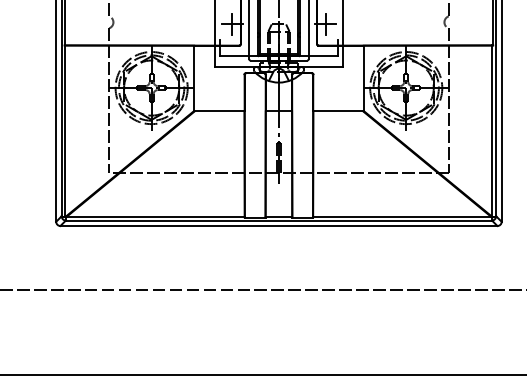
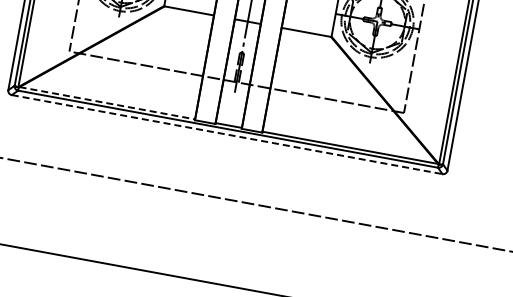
line: (156, 216) -> (108, 103), solid -> dashed
line: (278, 226) -> (226, 134), solid -> dashed

